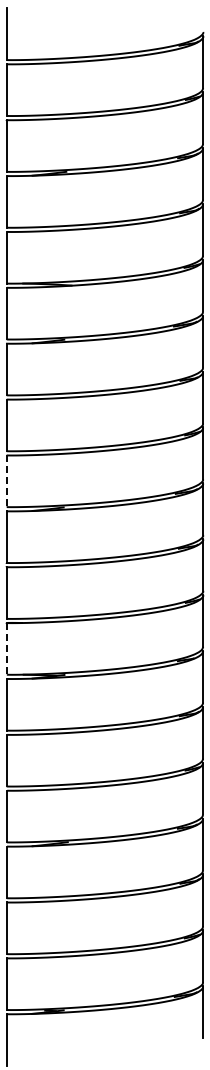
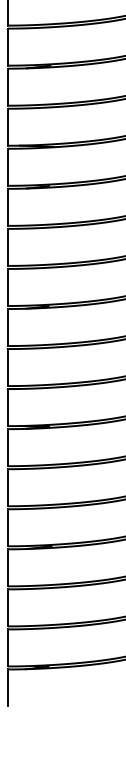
line: (6, 481) -> (7, 287), dashed -> solid
line: (6, 648) -> (7, 407), dashed -> solid

